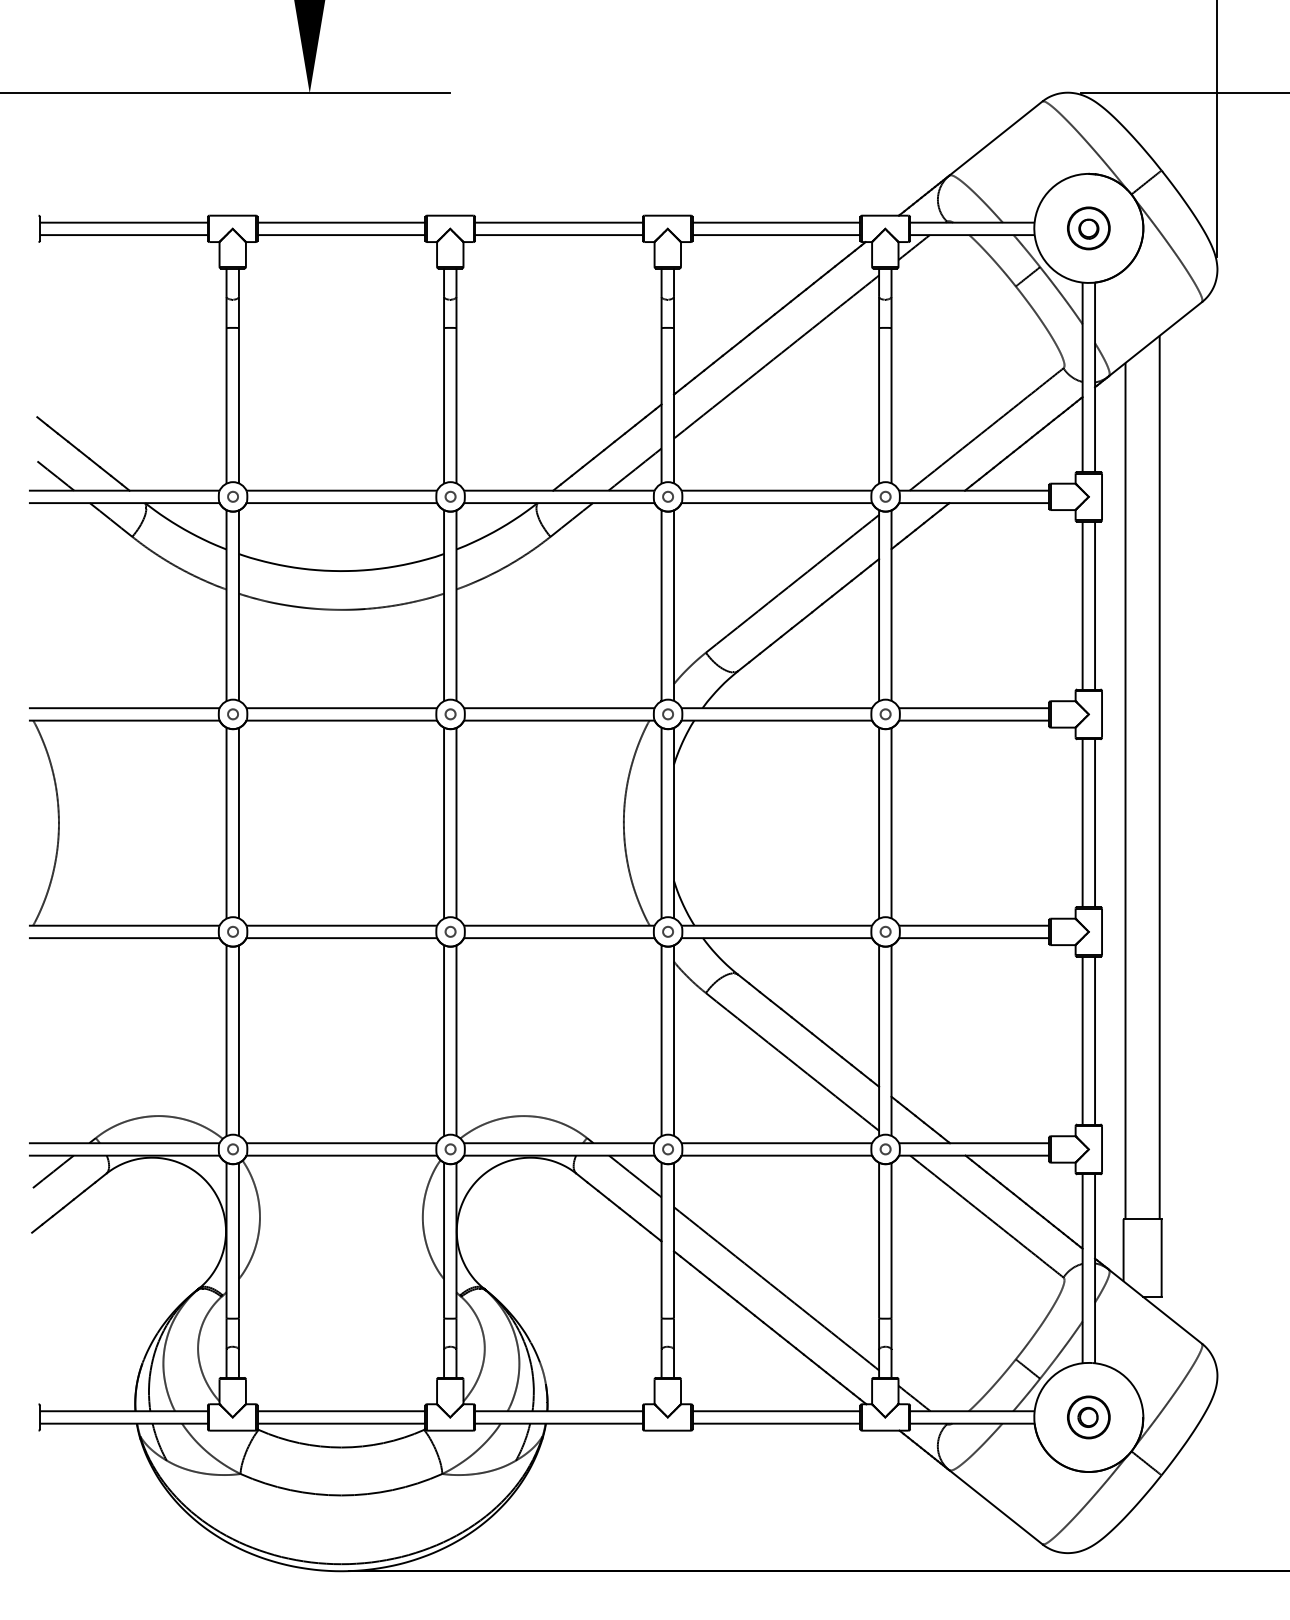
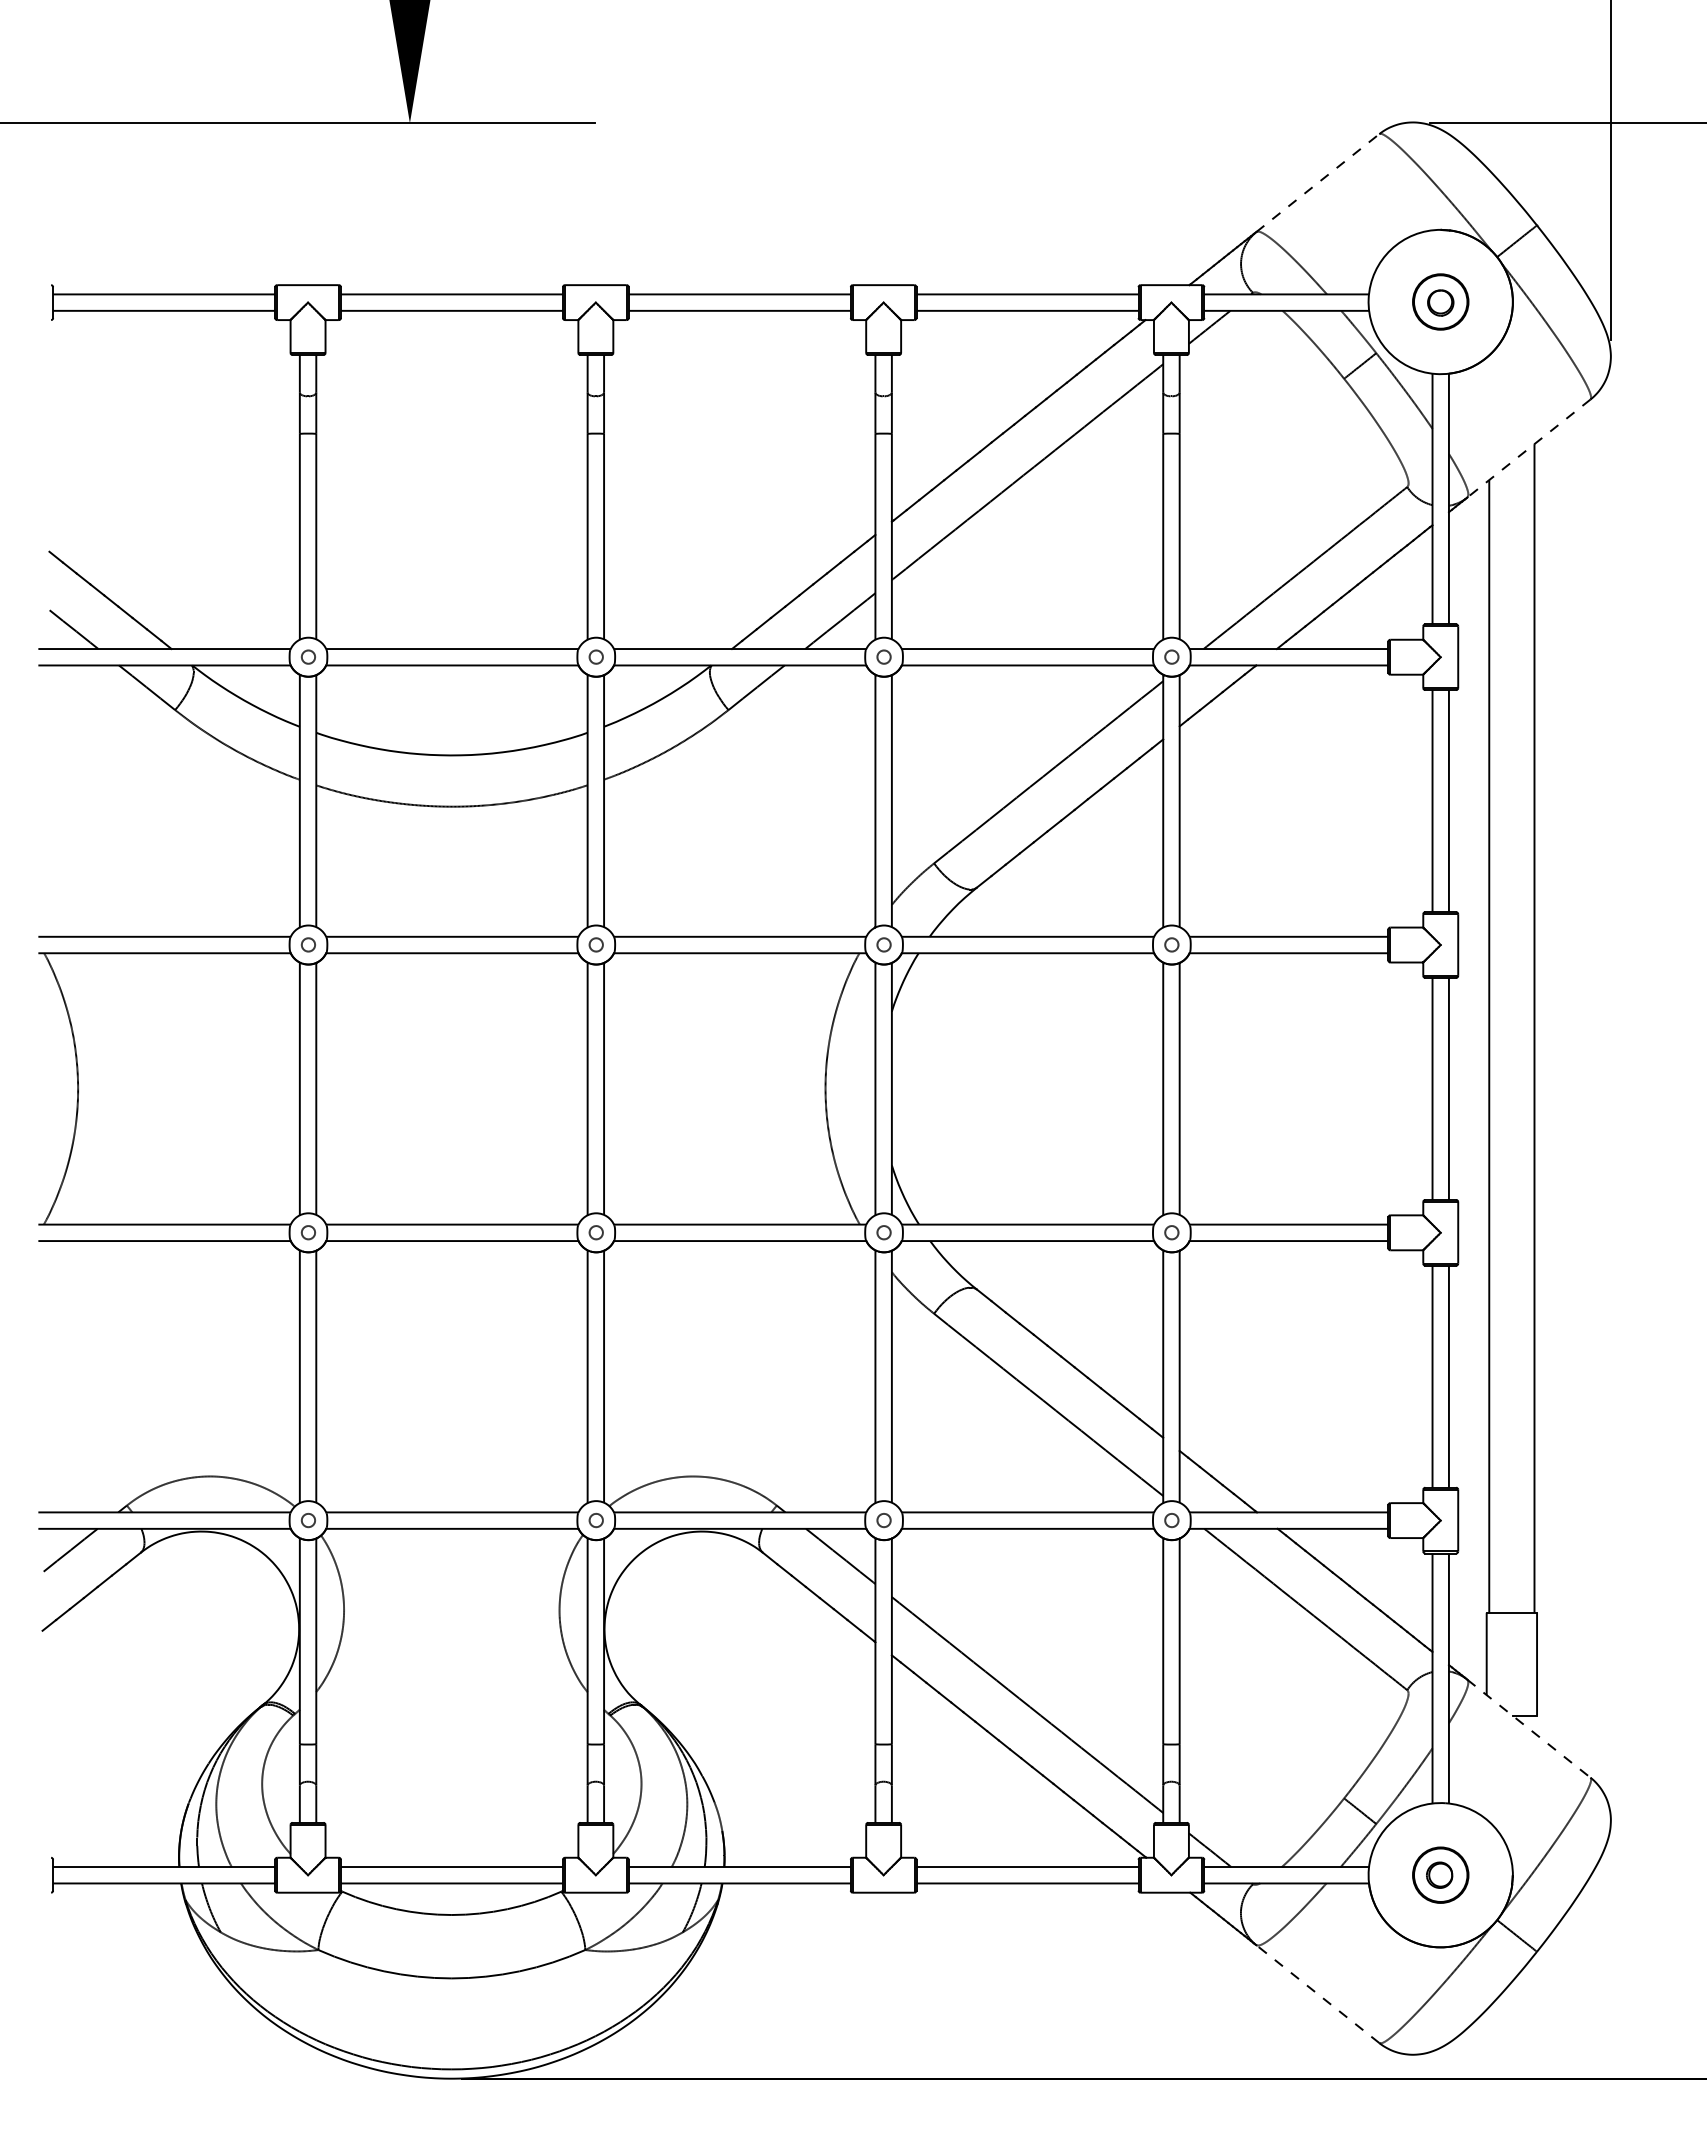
line: (995, 138) -> (1317, 183), solid -> dashed
line: (1155, 339) -> (1528, 448), solid -> dashed
line: (1155, 1306) -> (1528, 1728), solid -> dashed
line: (995, 1507) -> (1317, 1994), solid -> dashed

